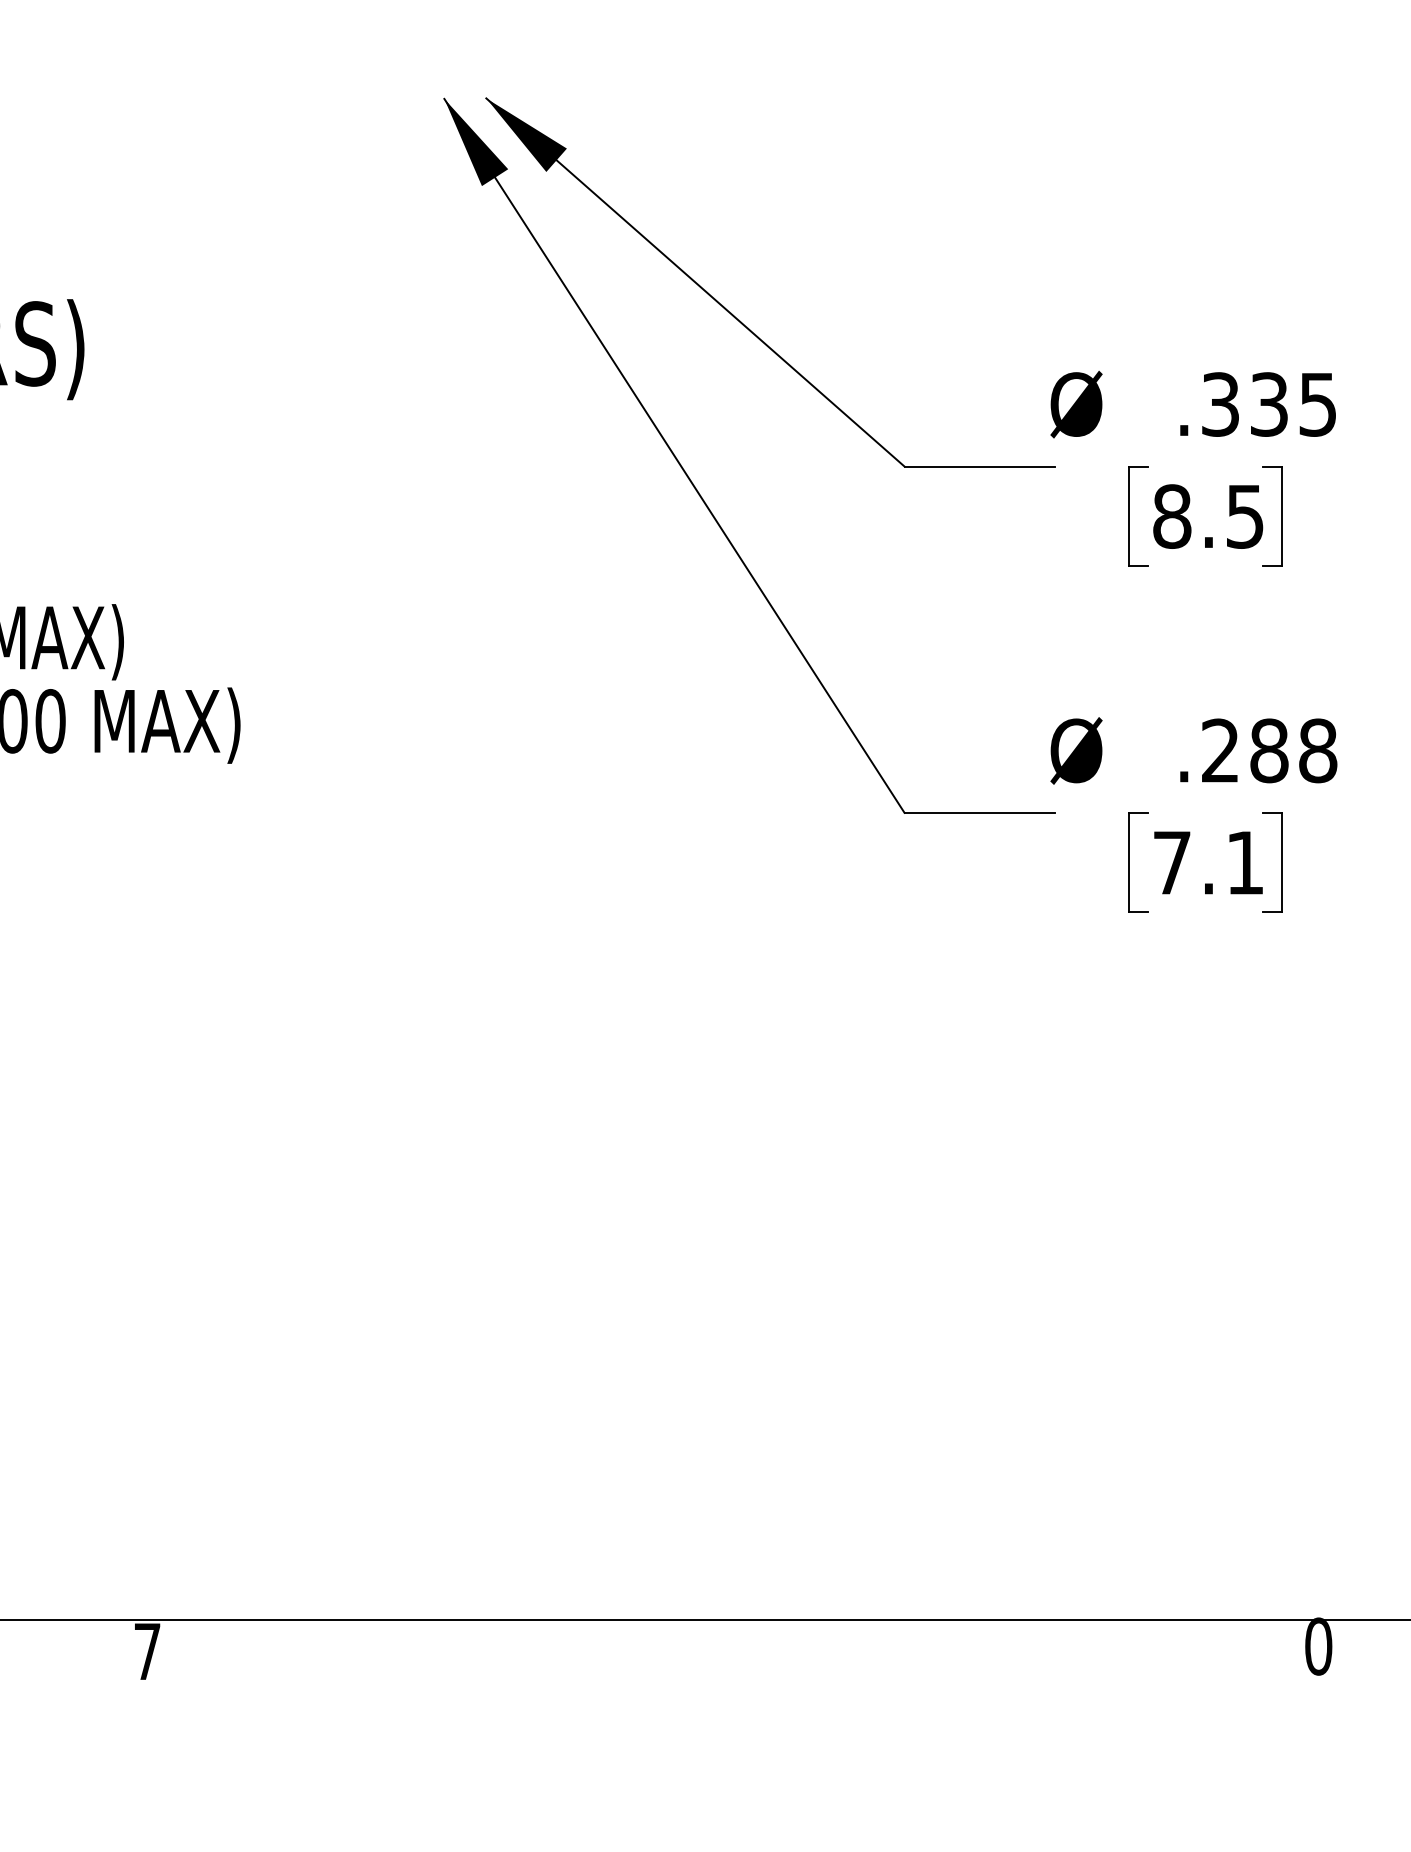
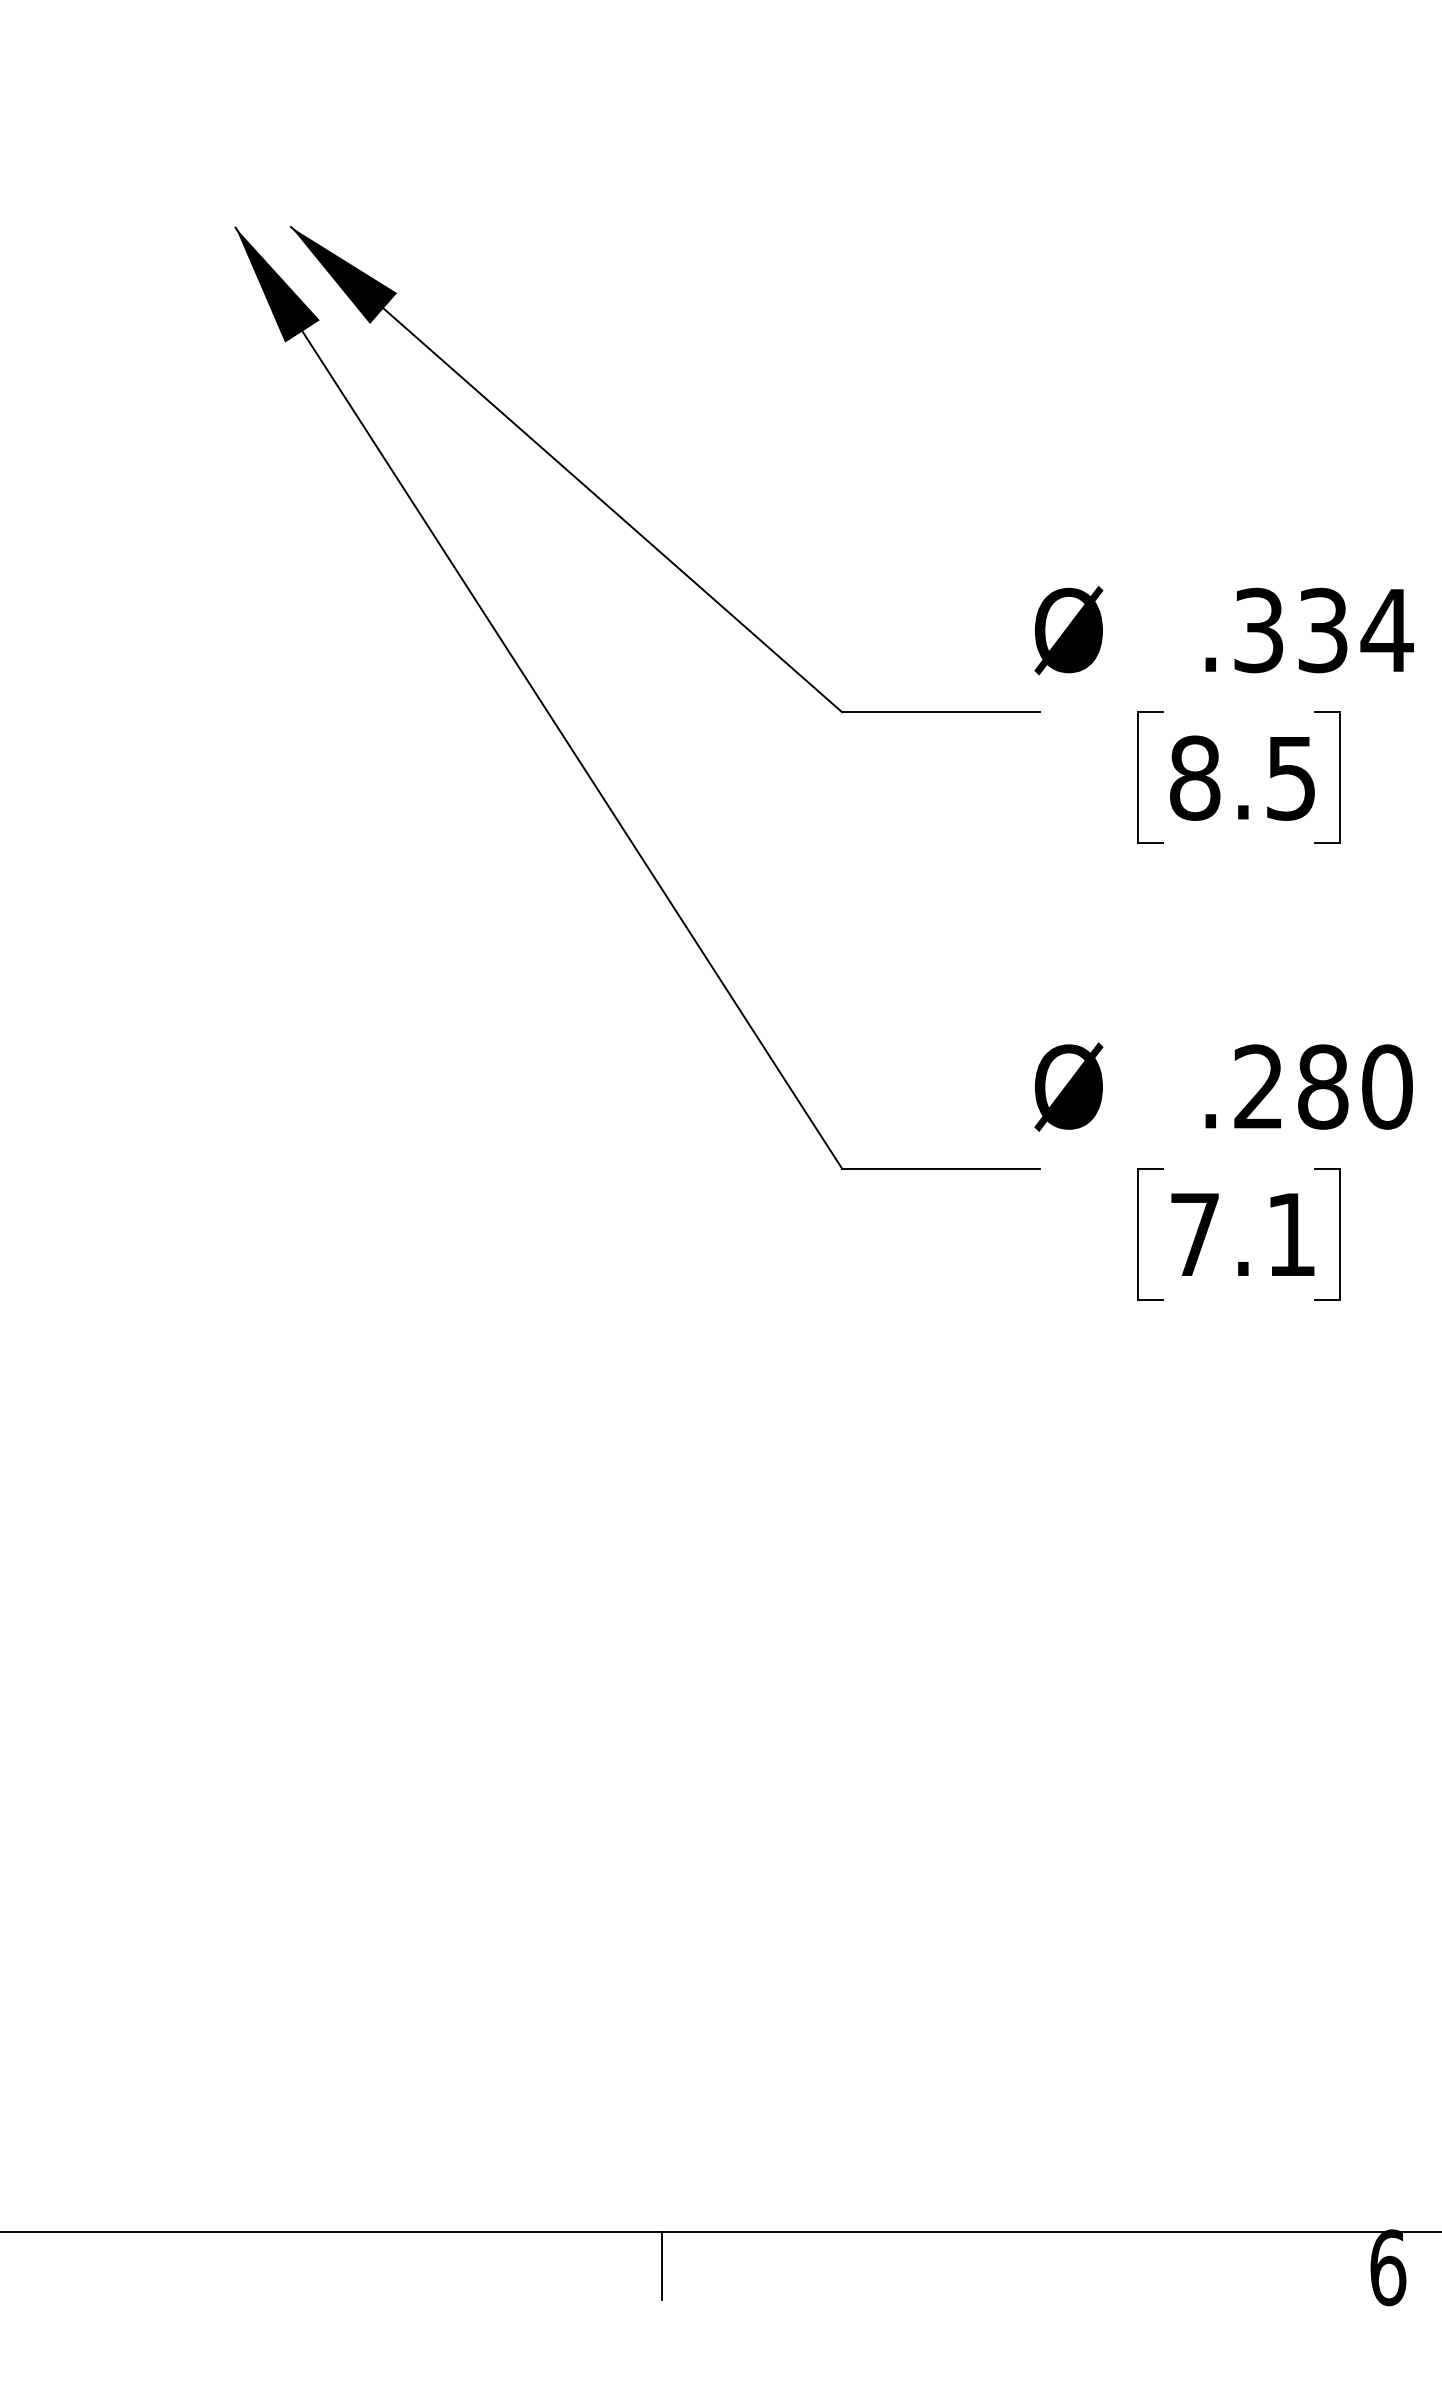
text: (1317, 404) -> (1386, 630), .335 -> .334
text: (1318, 750) -> (1387, 1086), .288 -> .280
line: (768, 1644) -> (662, 2265), added
text: (1318, 1646) -> (1387, 2267), 0 -> 6

